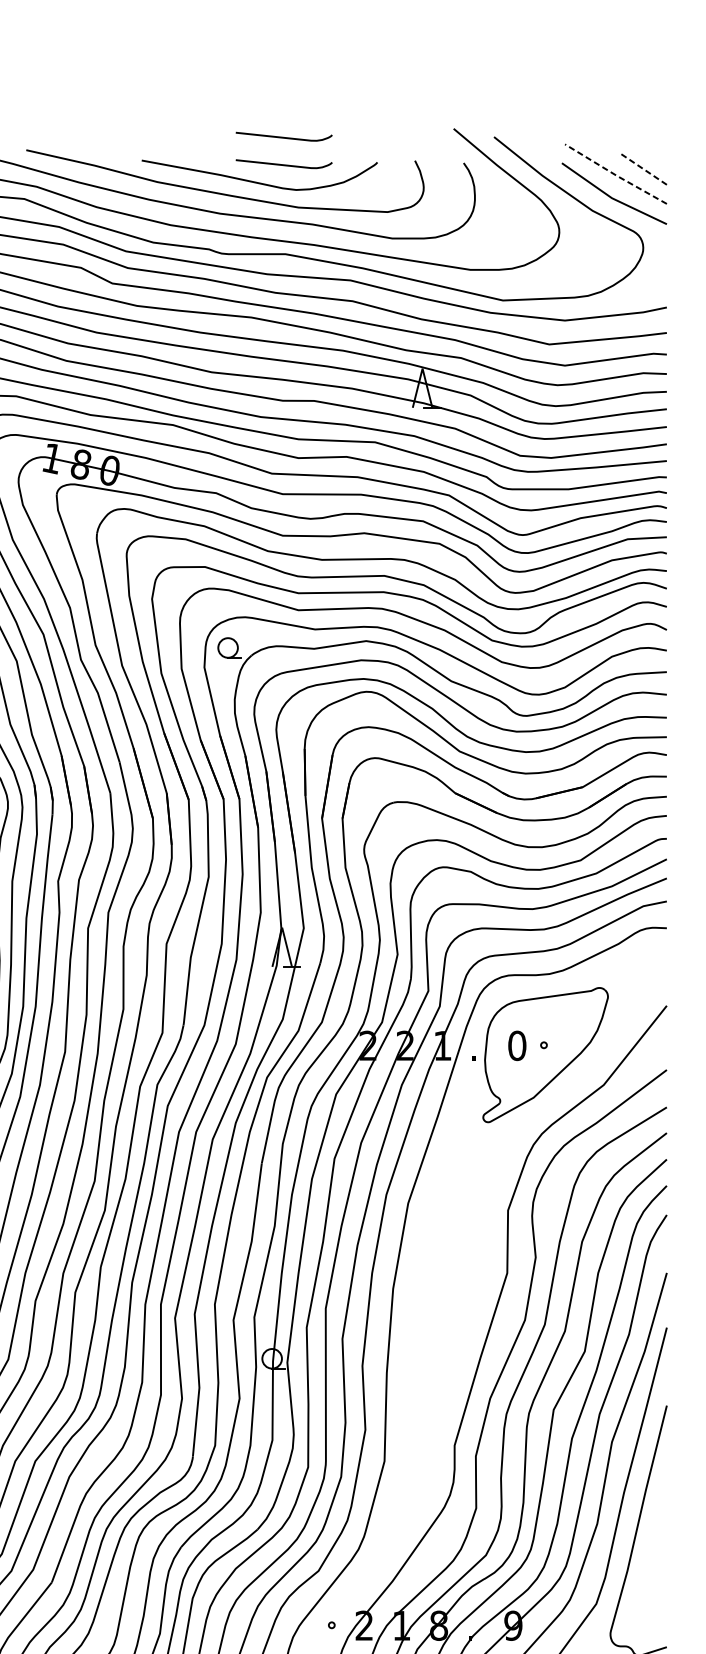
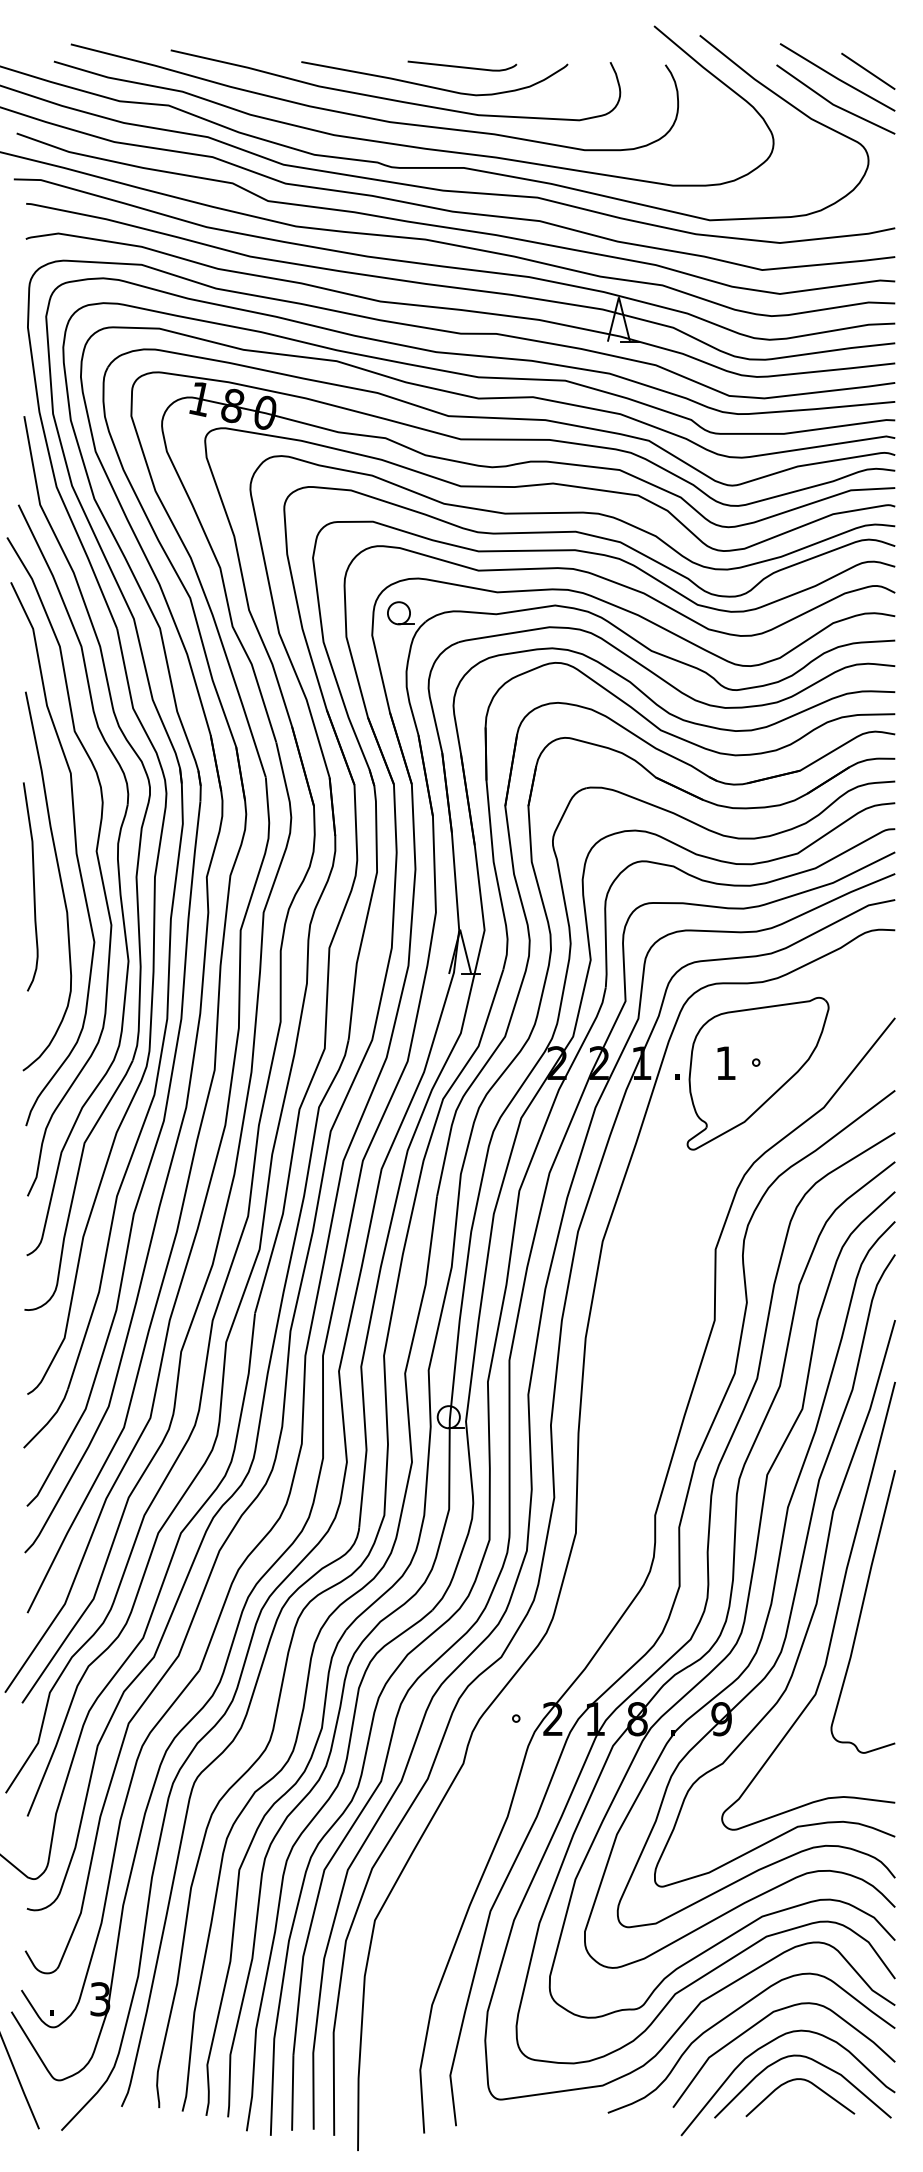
curve: (284, 137) -> (462, 35), removed
line: (642, 168) -> (867, 71), dashed -> solid
line: (614, 175) -> (836, 78), dashed -> solid
text: (516, 1046) -> (725, 1063), 0 -> 1

